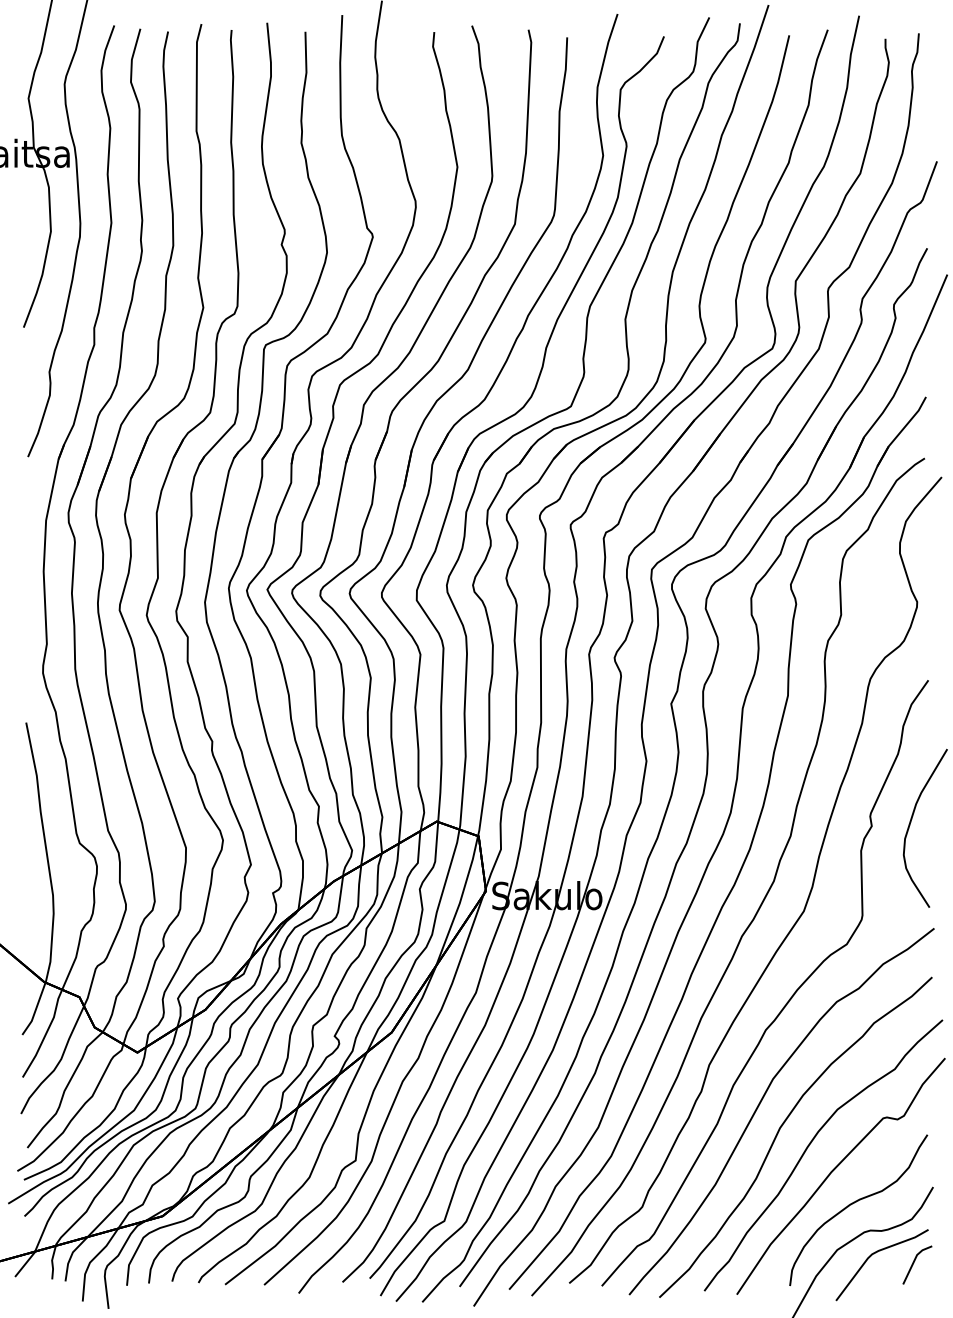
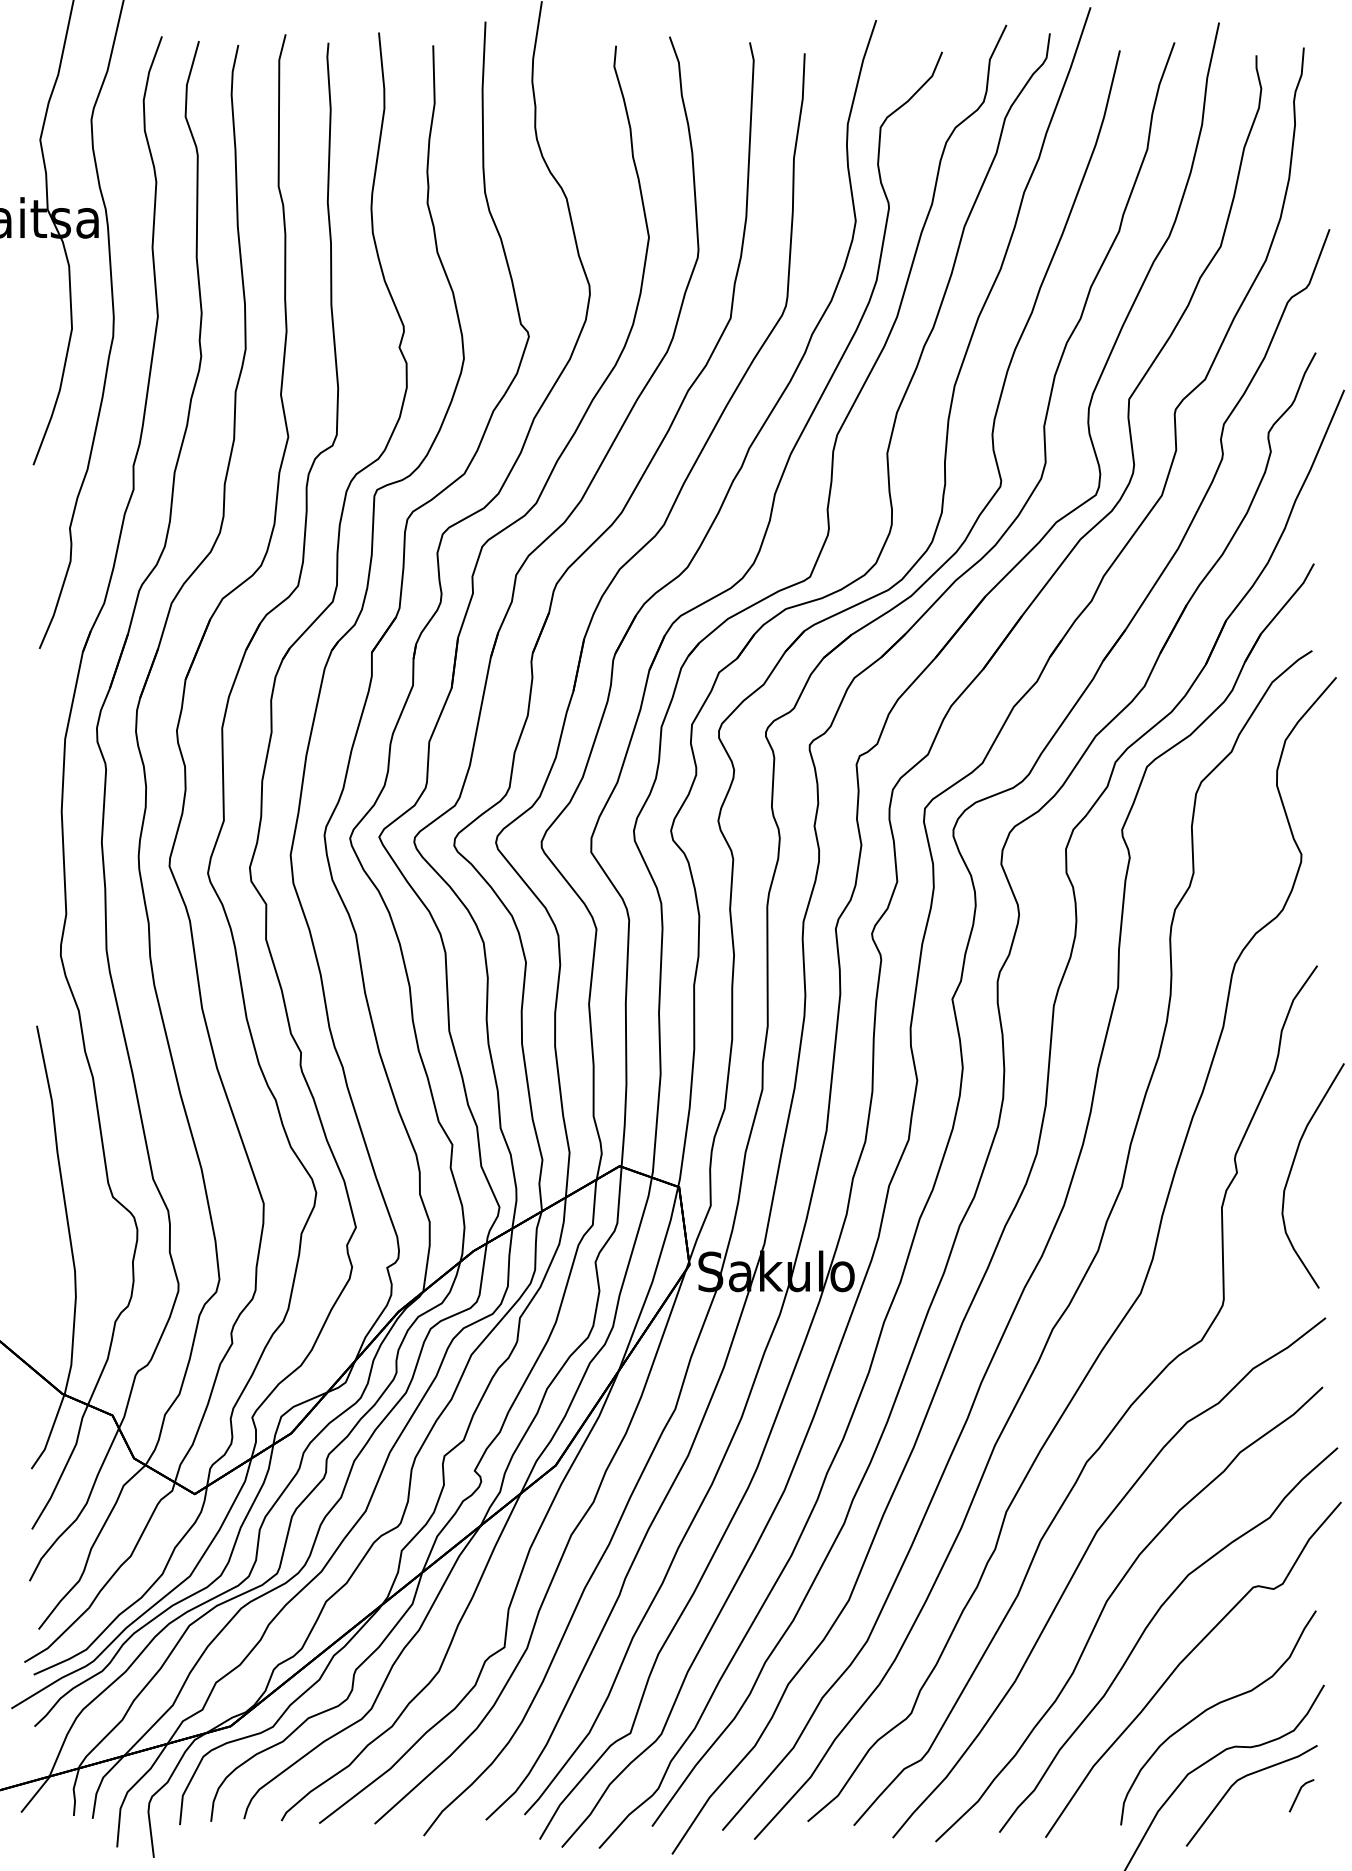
part: (917, 1264) -> (1301, 1795), size x0.6

